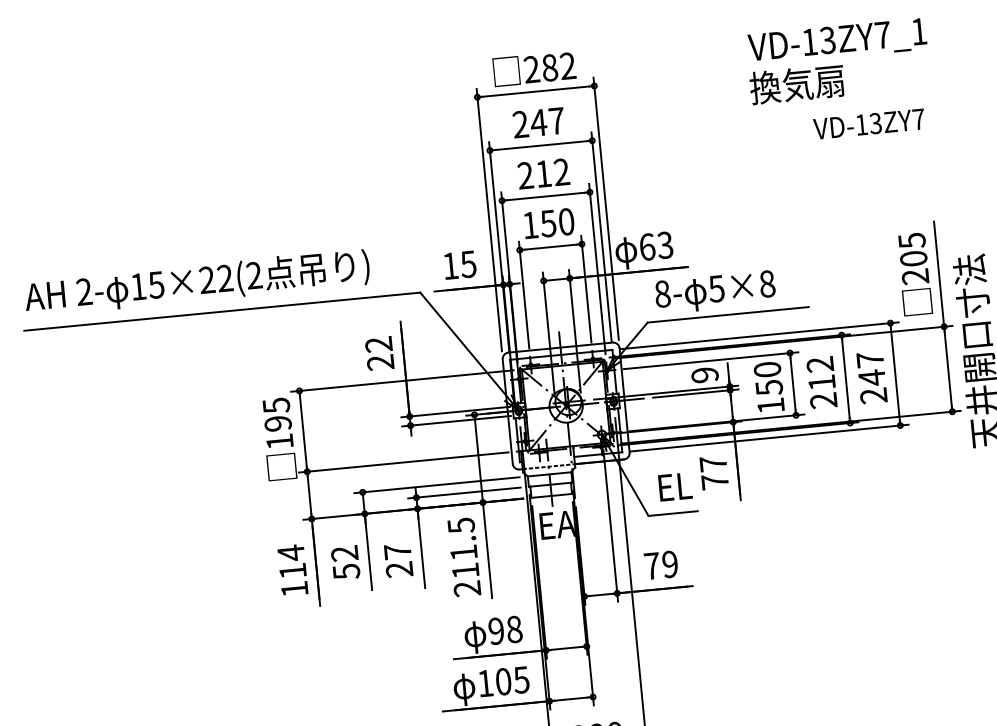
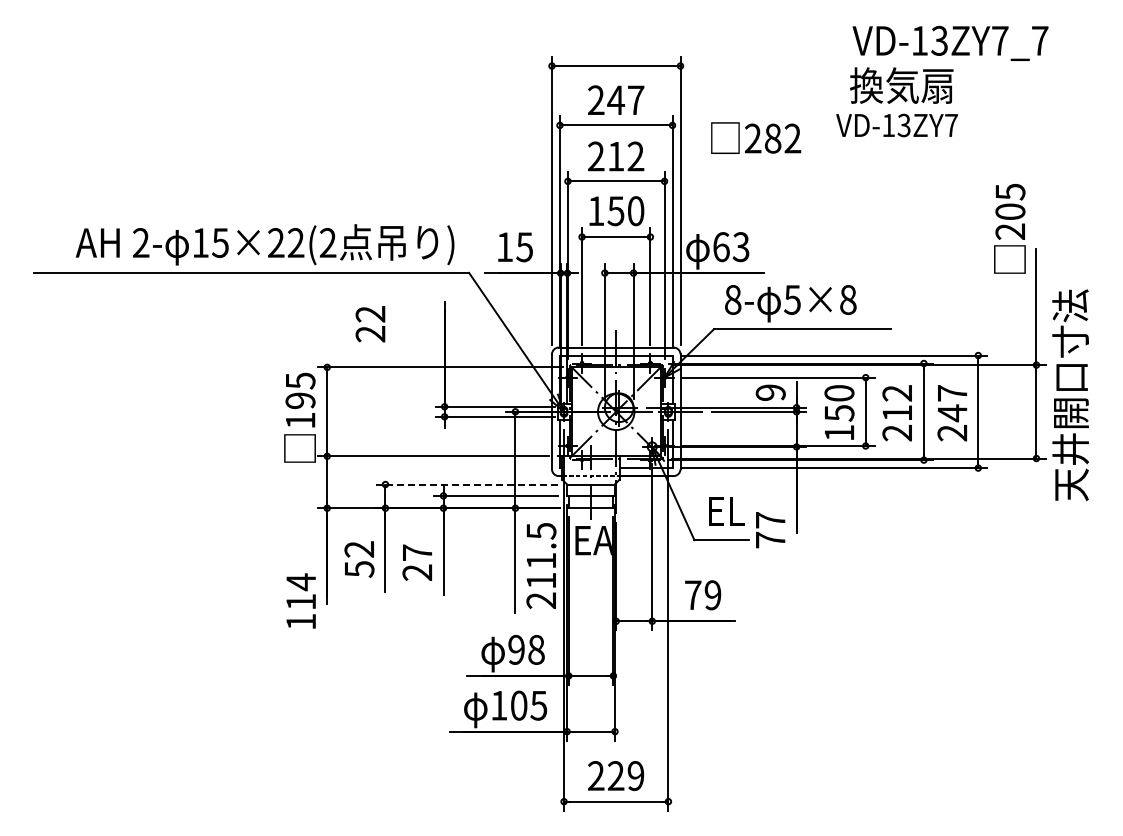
text: (919, 31) -> (1040, 40), VD-13ZY7_1 -> VD-13ZY7_7
text: (534, 68) -> (756, 137), moved
text: (868, 124) -> (896, 125), moved
text: (914, 274) -> (1009, 228), moved
text: (196, 282) -> (264, 244), moved
text: (379, 353) -> (370, 324), moved
text: (714, 473) -> (770, 530), moved
line: (437, 485) -> (467, 484), solid -> dashed
text: (464, 556) -> (541, 565), moved
text: (292, 569) -> (300, 600), moved

